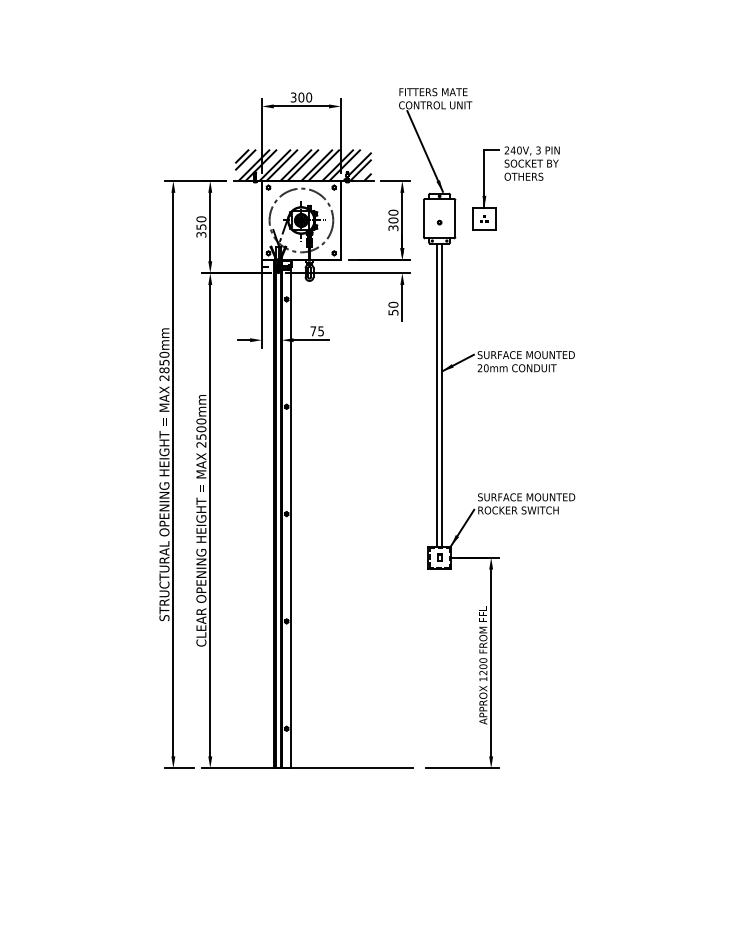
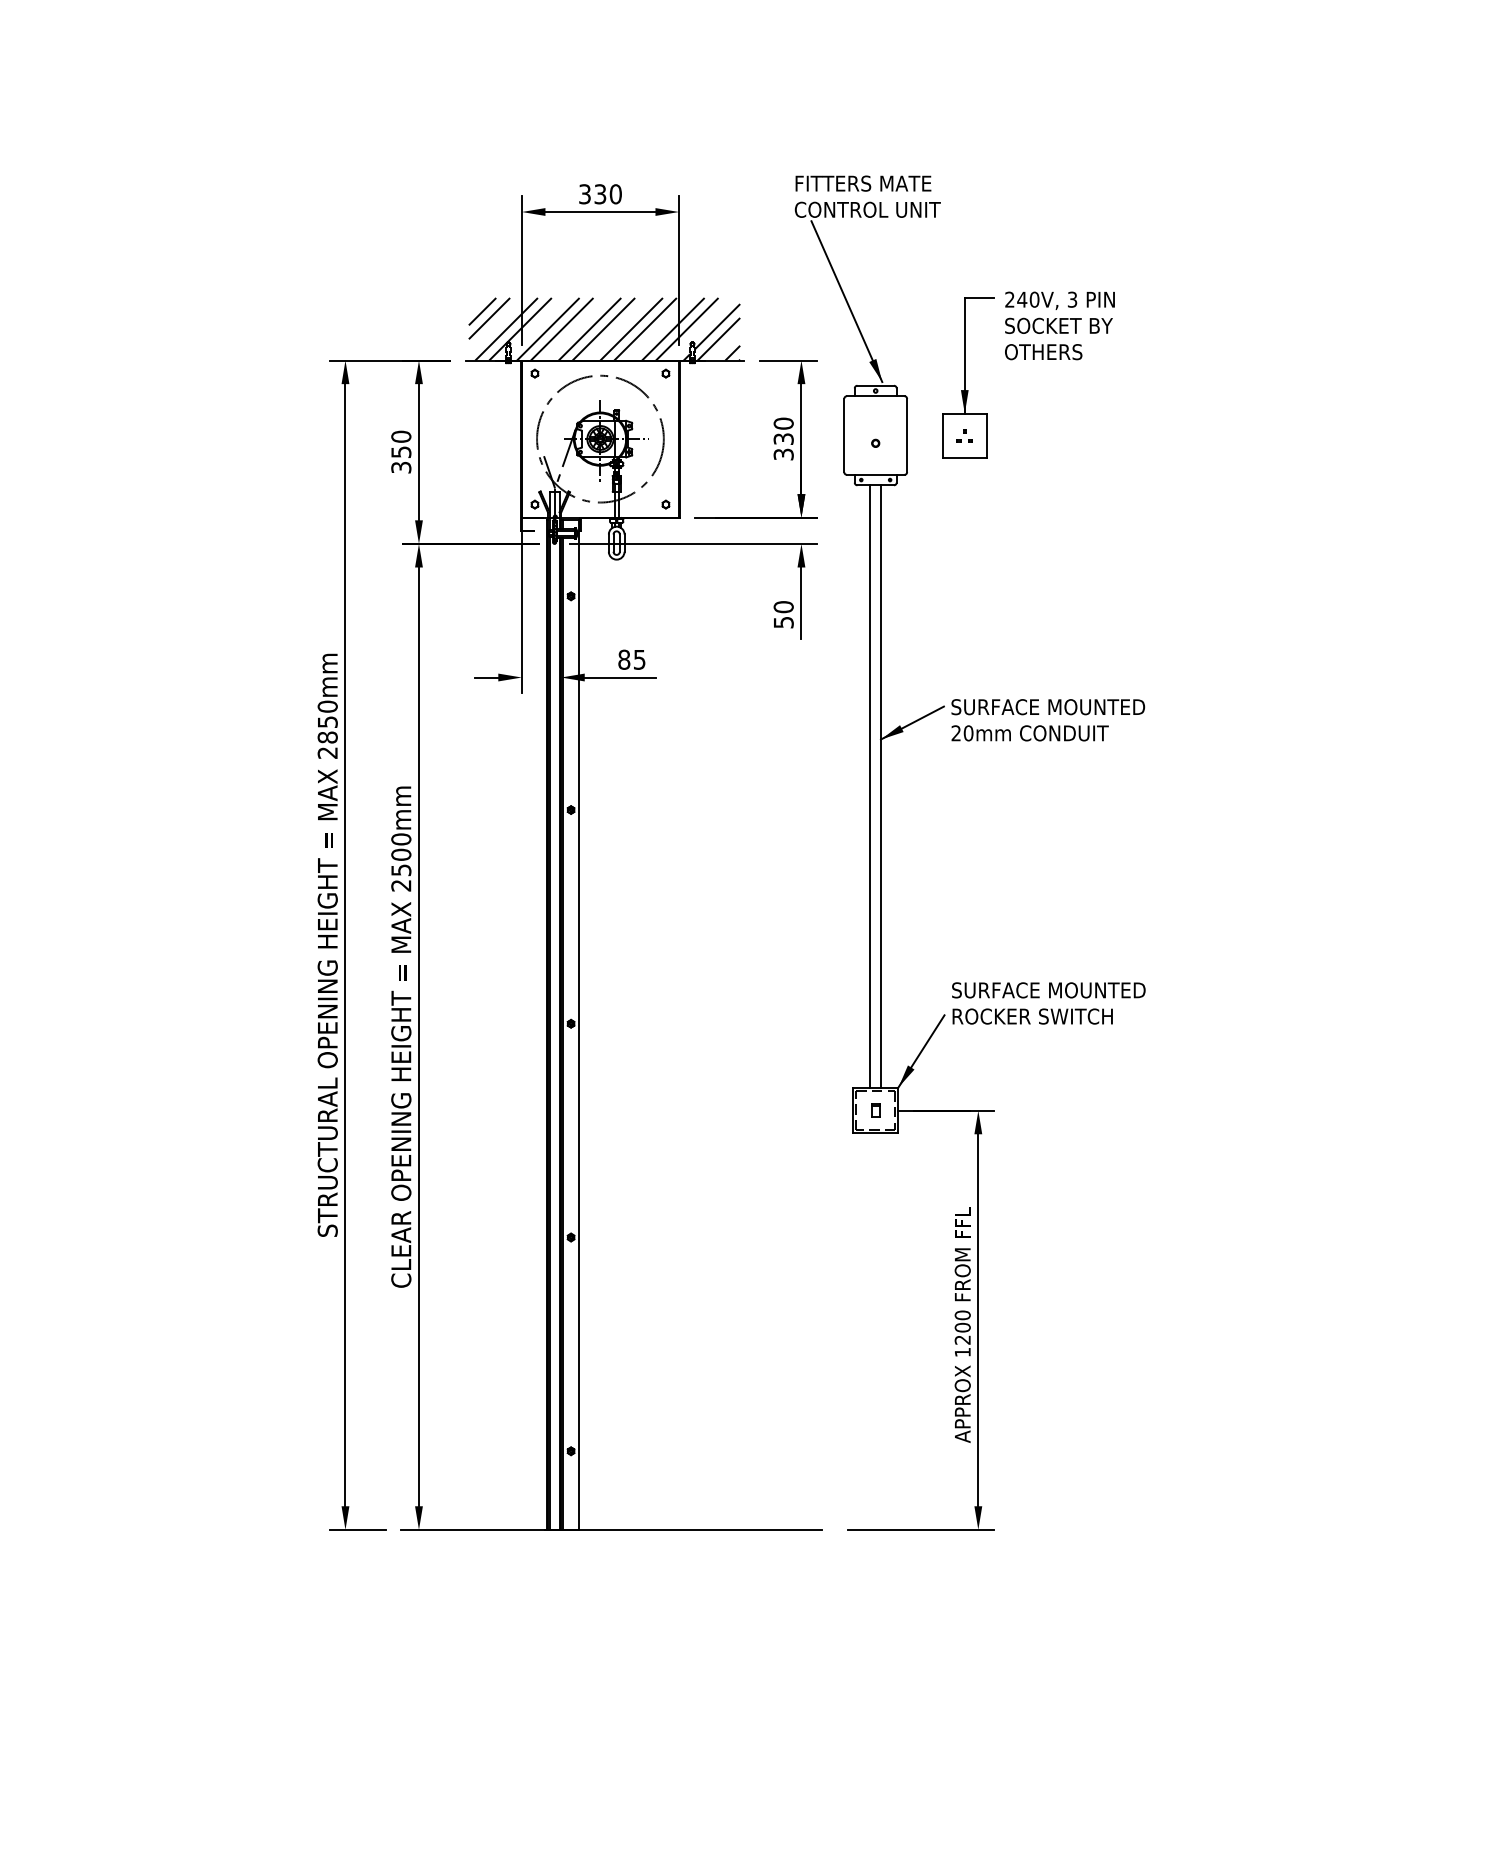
text: (301, 97) -> (600, 194), 300 -> 330
text: (393, 220) -> (783, 439), 300 -> 330
text: (313, 331) -> (624, 660), 75 -> 85

